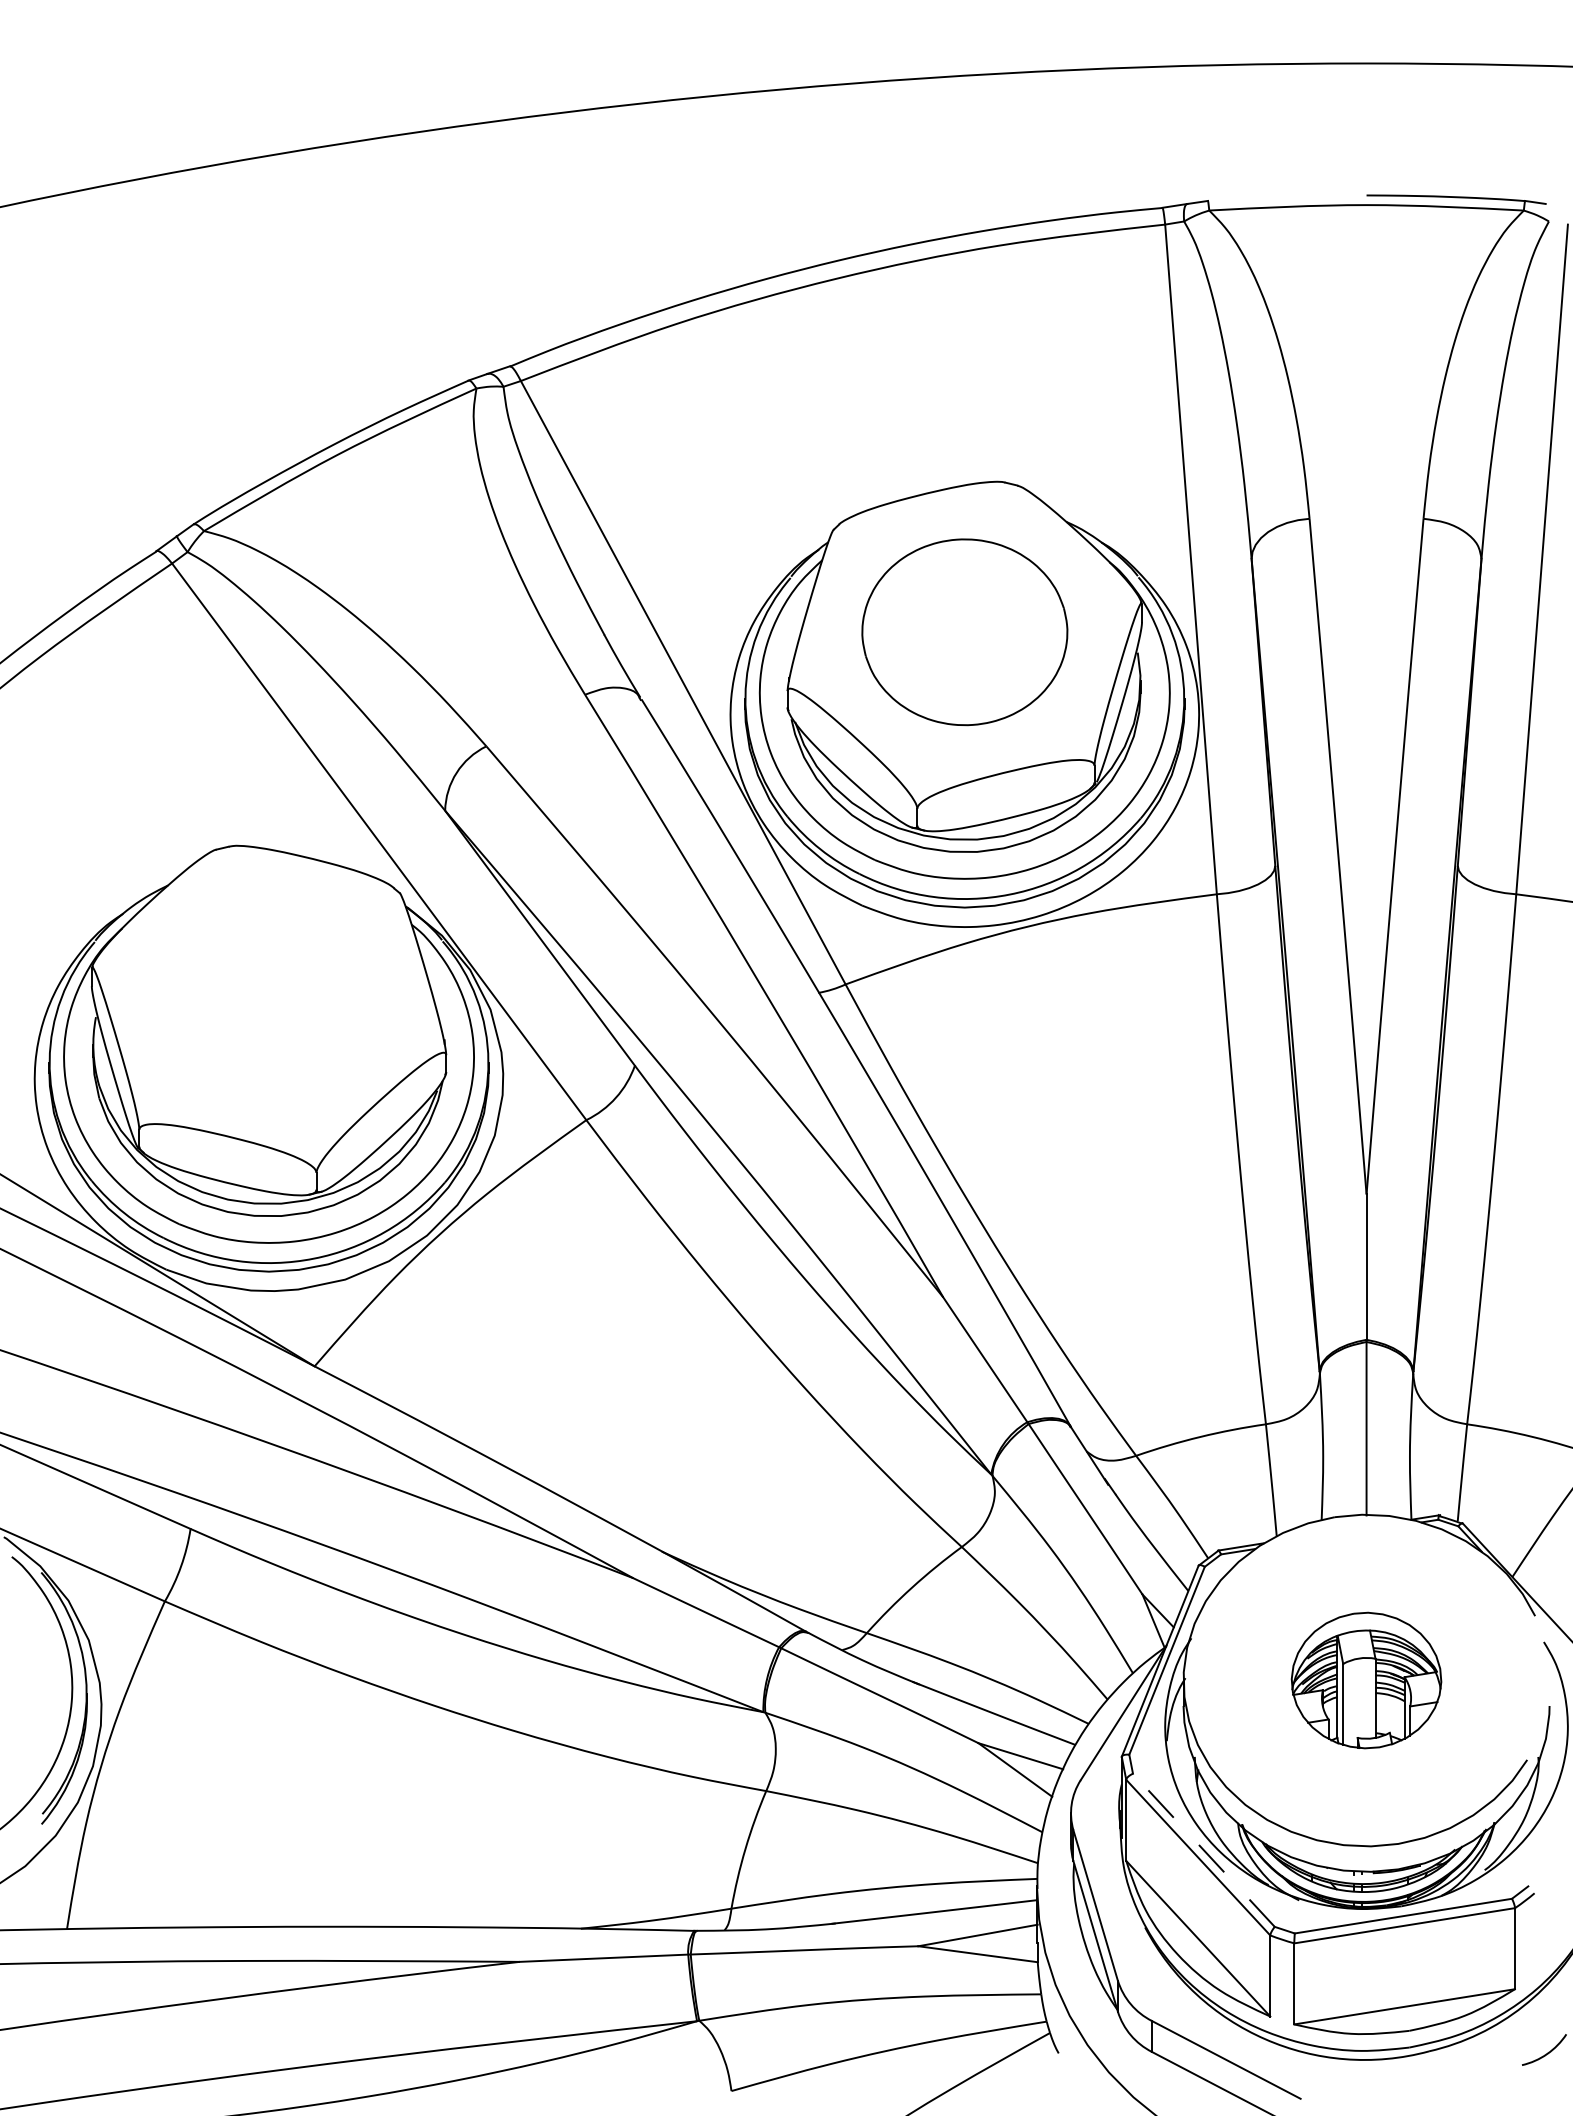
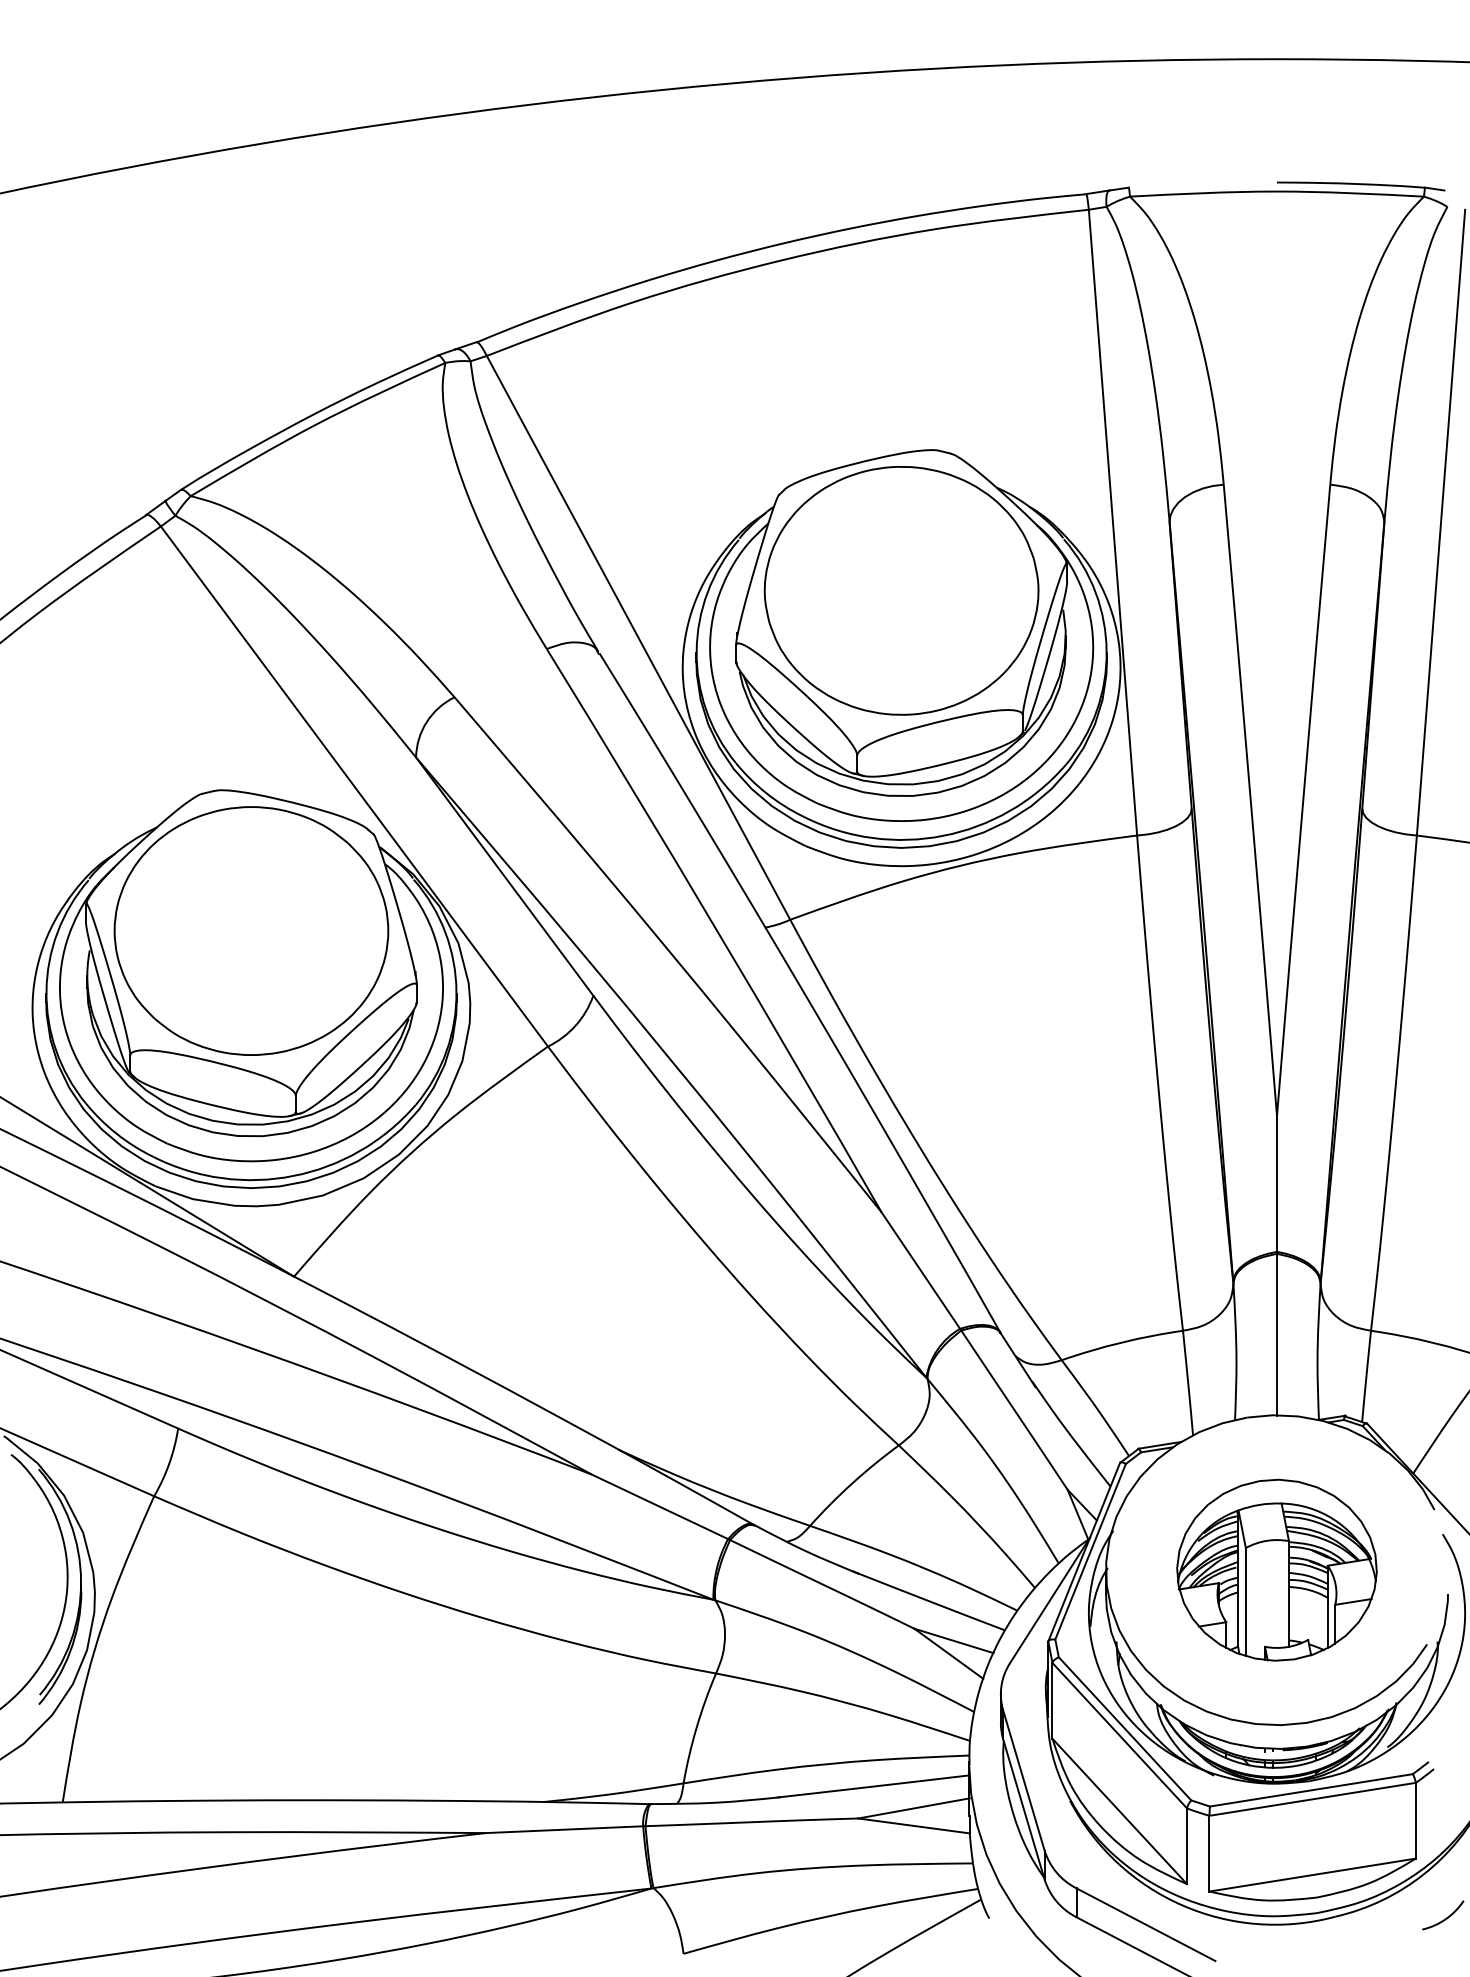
part: (964, 631) -> (901, 589), size x1.43
part: (268, 996) -> (250, 931), added
part: (1366, 1680) -> (1276, 1570), size x1.43
line: (1203, 1849) -> (1124, 1728), dashed -> solid

